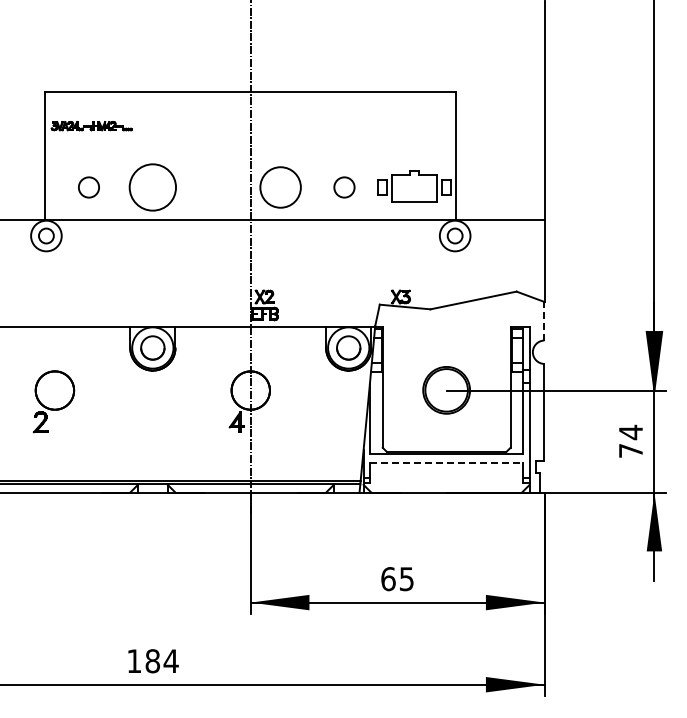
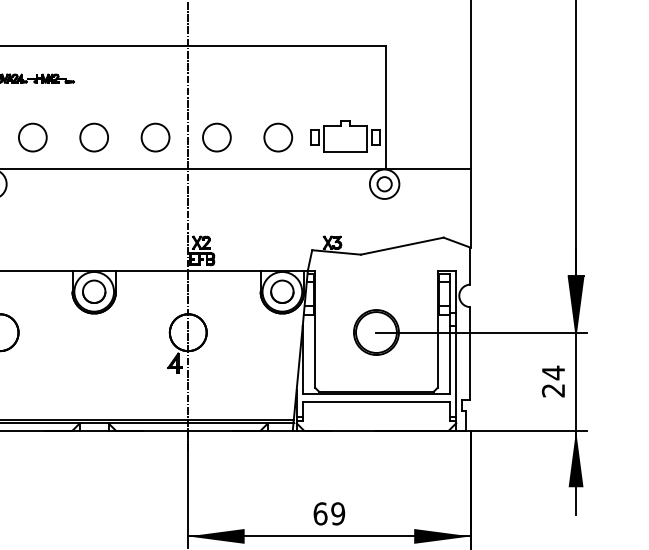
circle: (88, 187) -> (32, 137), size x1.43
circle: (152, 187) -> (93, 137), size x0.62
circle: (216, 187) -> (155, 137), added
circle: (280, 187) -> (216, 137), size x0.71
circle: (344, 187) -> (278, 137), size x1.43
line: (544, 320) -> (470, 265), dashed -> solid
text: (630, 450) -> (553, 390), 74 -> 24
line: (446, 462) -> (376, 401), dashed -> solid
text: (406, 578) -> (337, 513), 65 -> 69

